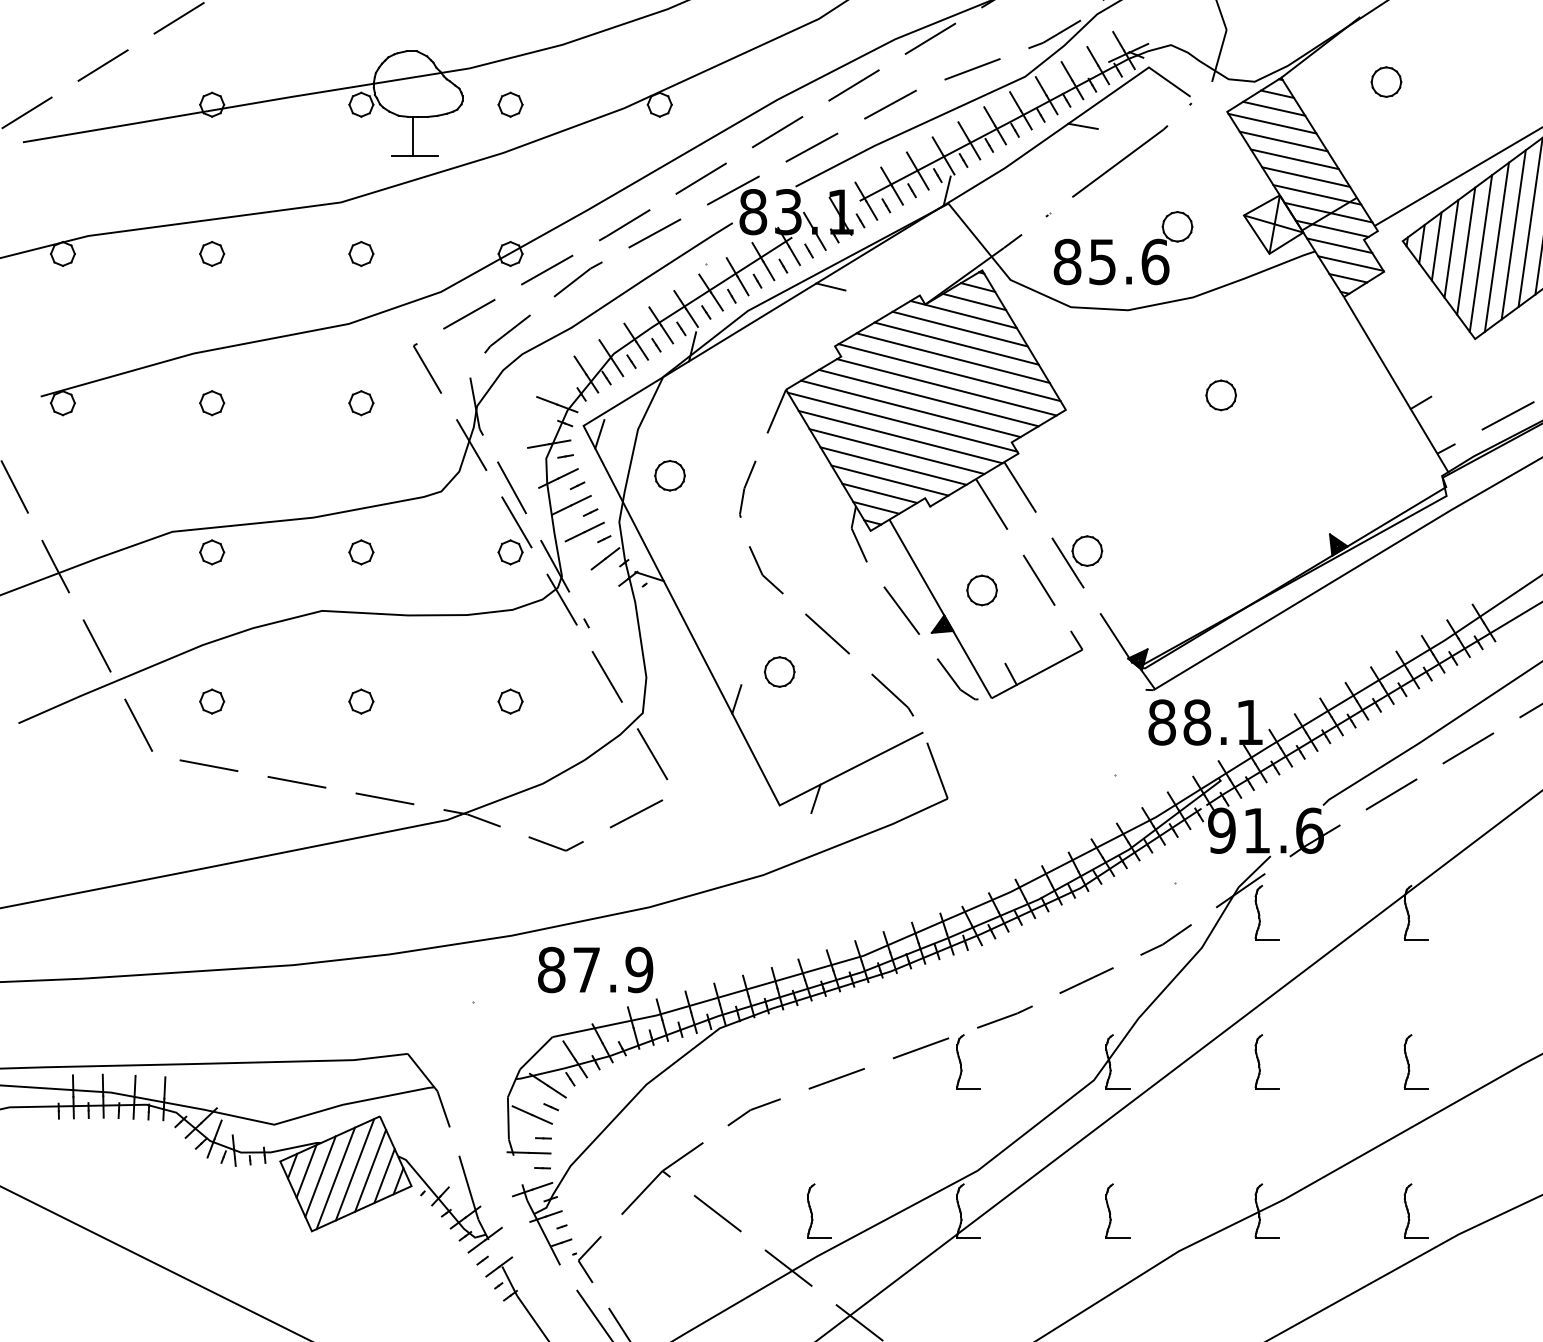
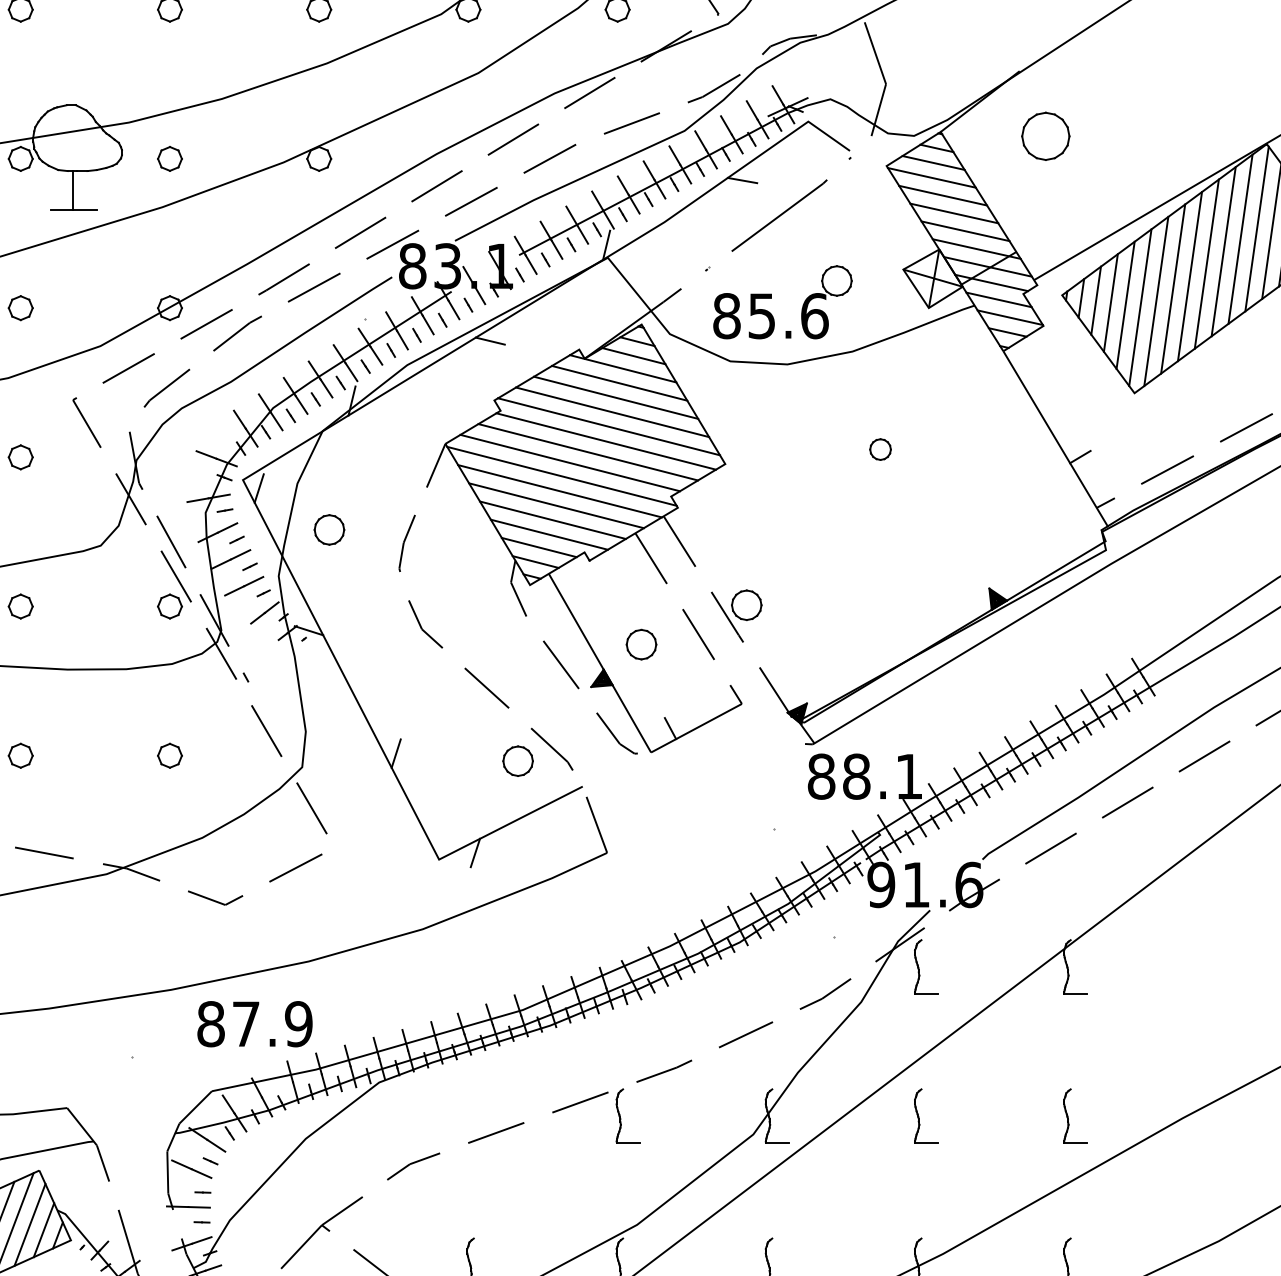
part: (1386, 81) -> (1045, 135), size x1.6
part: (1220, 395) -> (879, 449), size x0.7
part: (779, 671) -> (517, 760), moved

